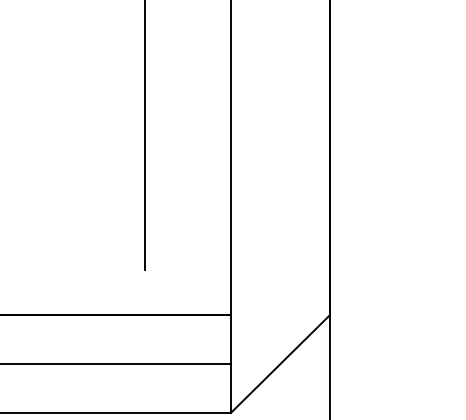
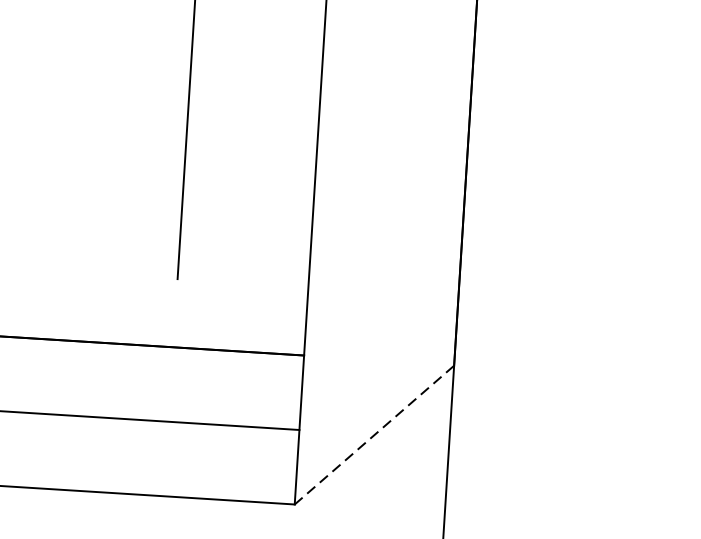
line: (280, 364) -> (374, 435), solid -> dashed

